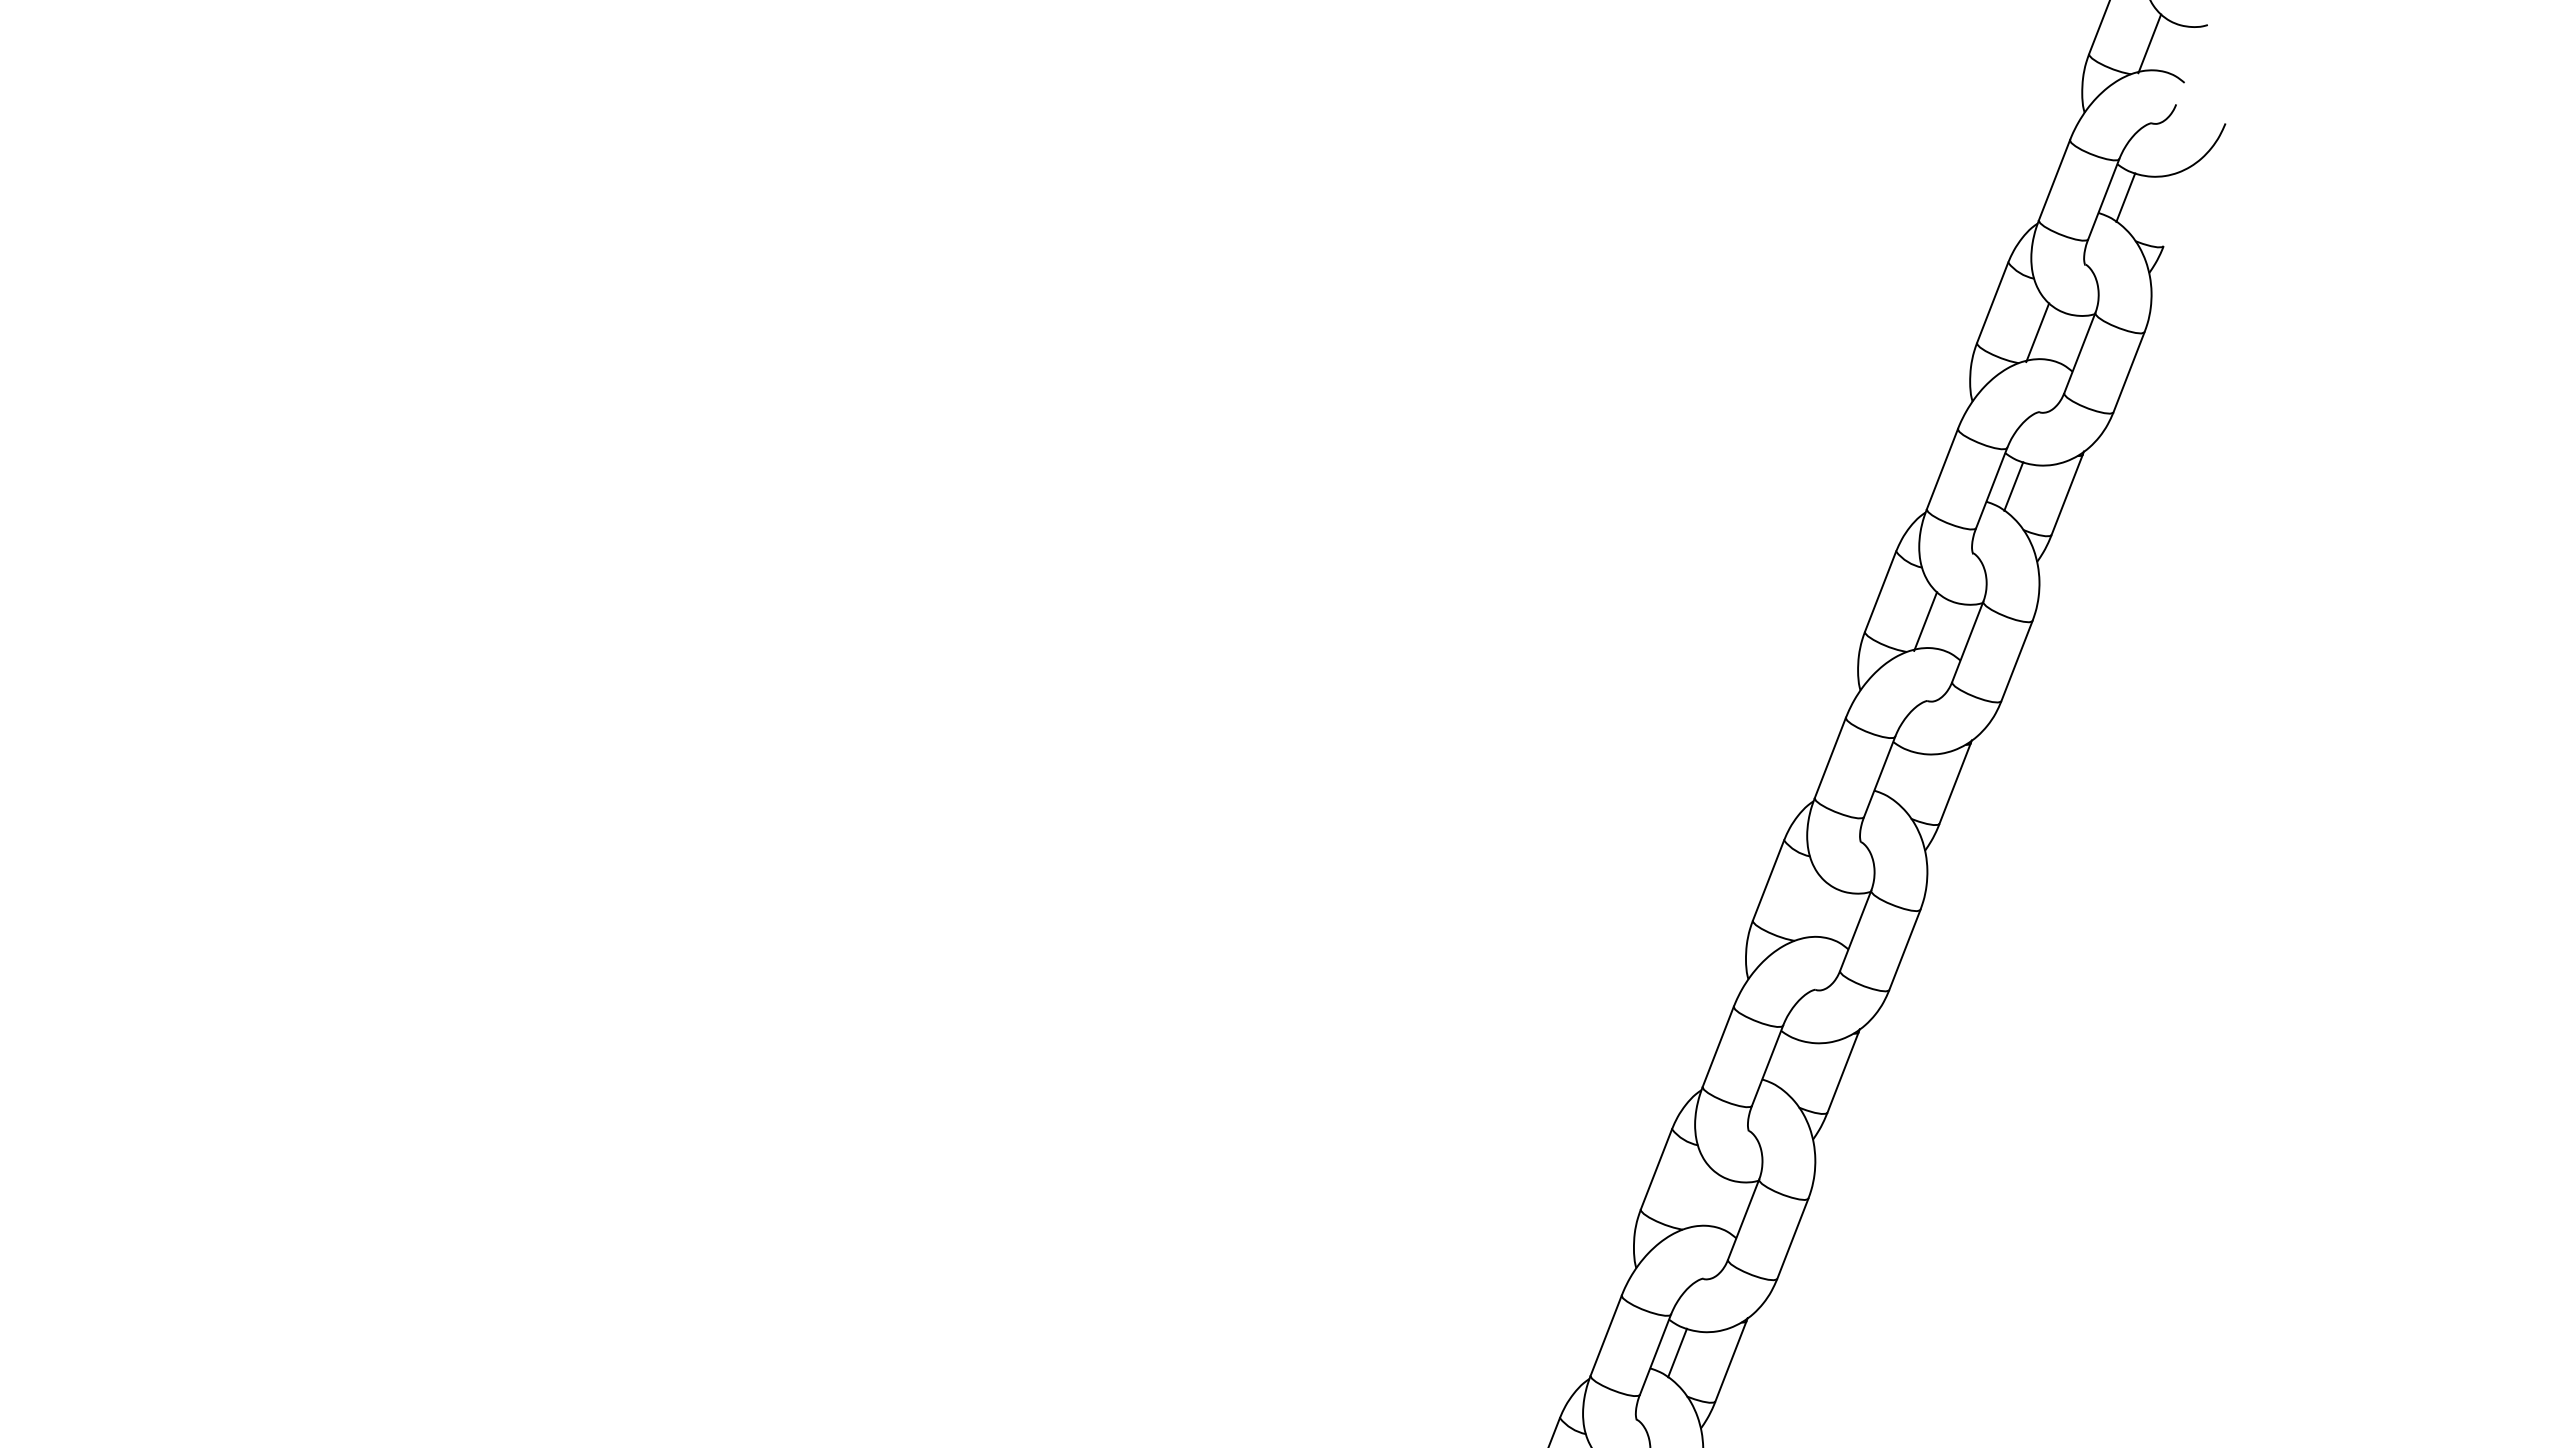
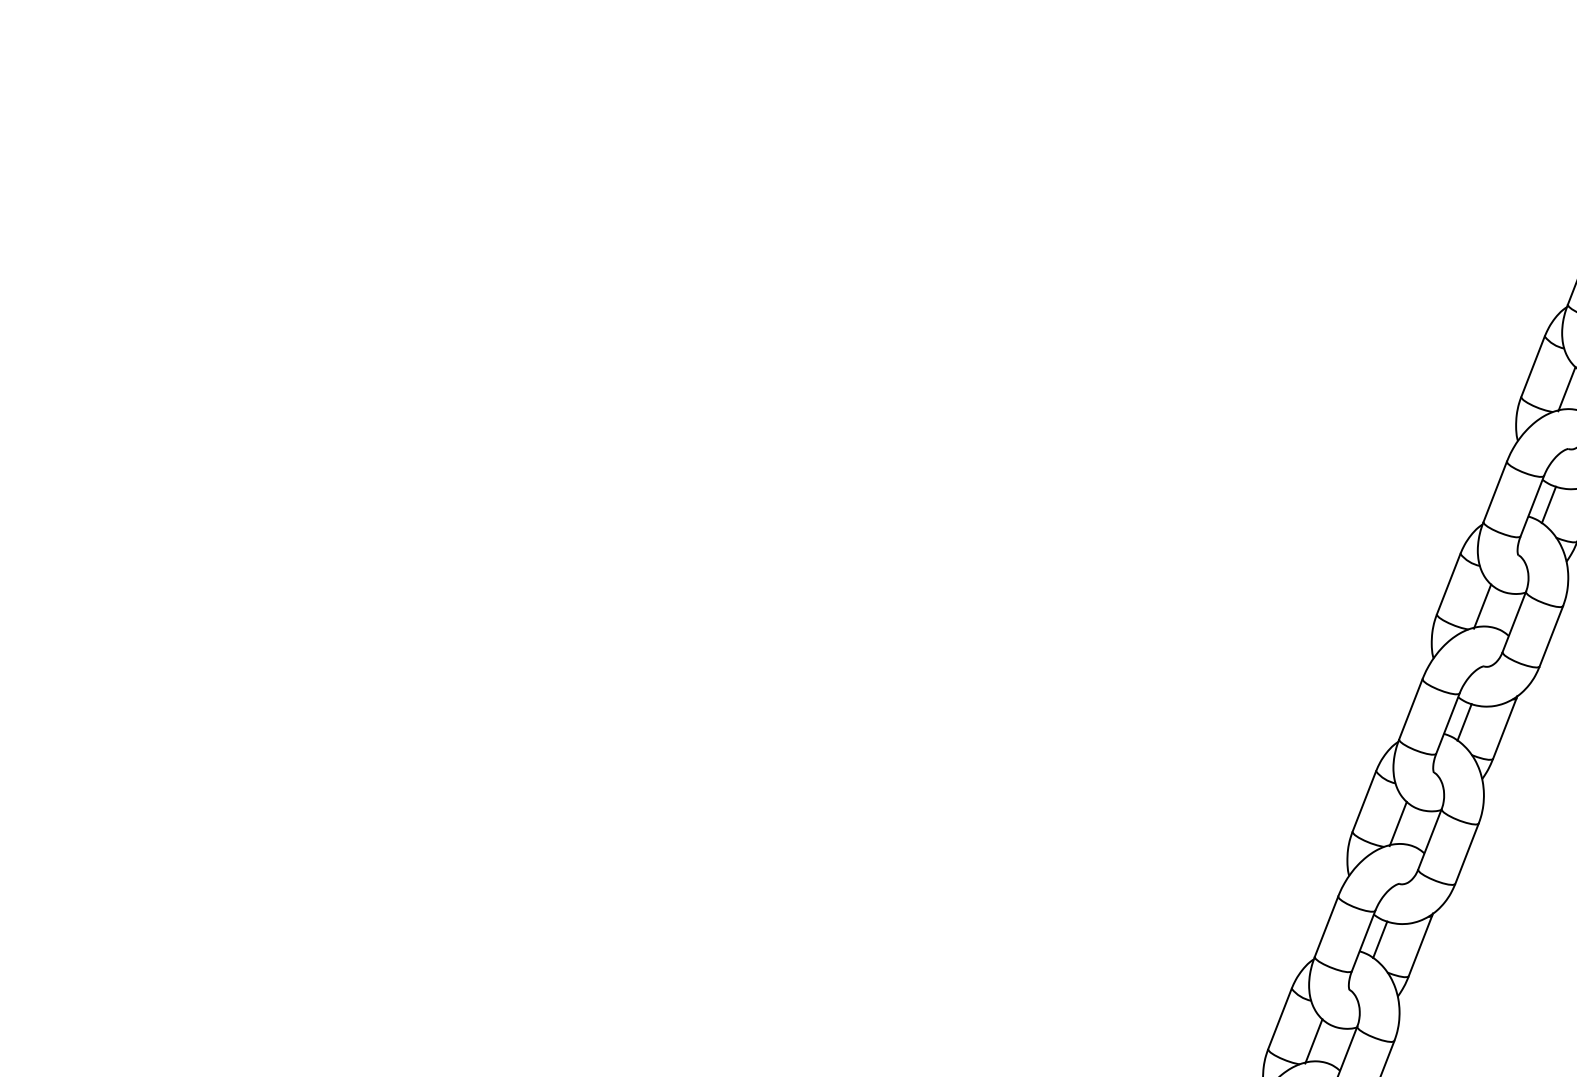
line: (1901, 775) -> (1548, 505), added
line: (1813, 910) -> (1482, 606), added
line: (1789, 1063) -> (1464, 721), added
line: (1701, 1198) -> (1398, 823), added

